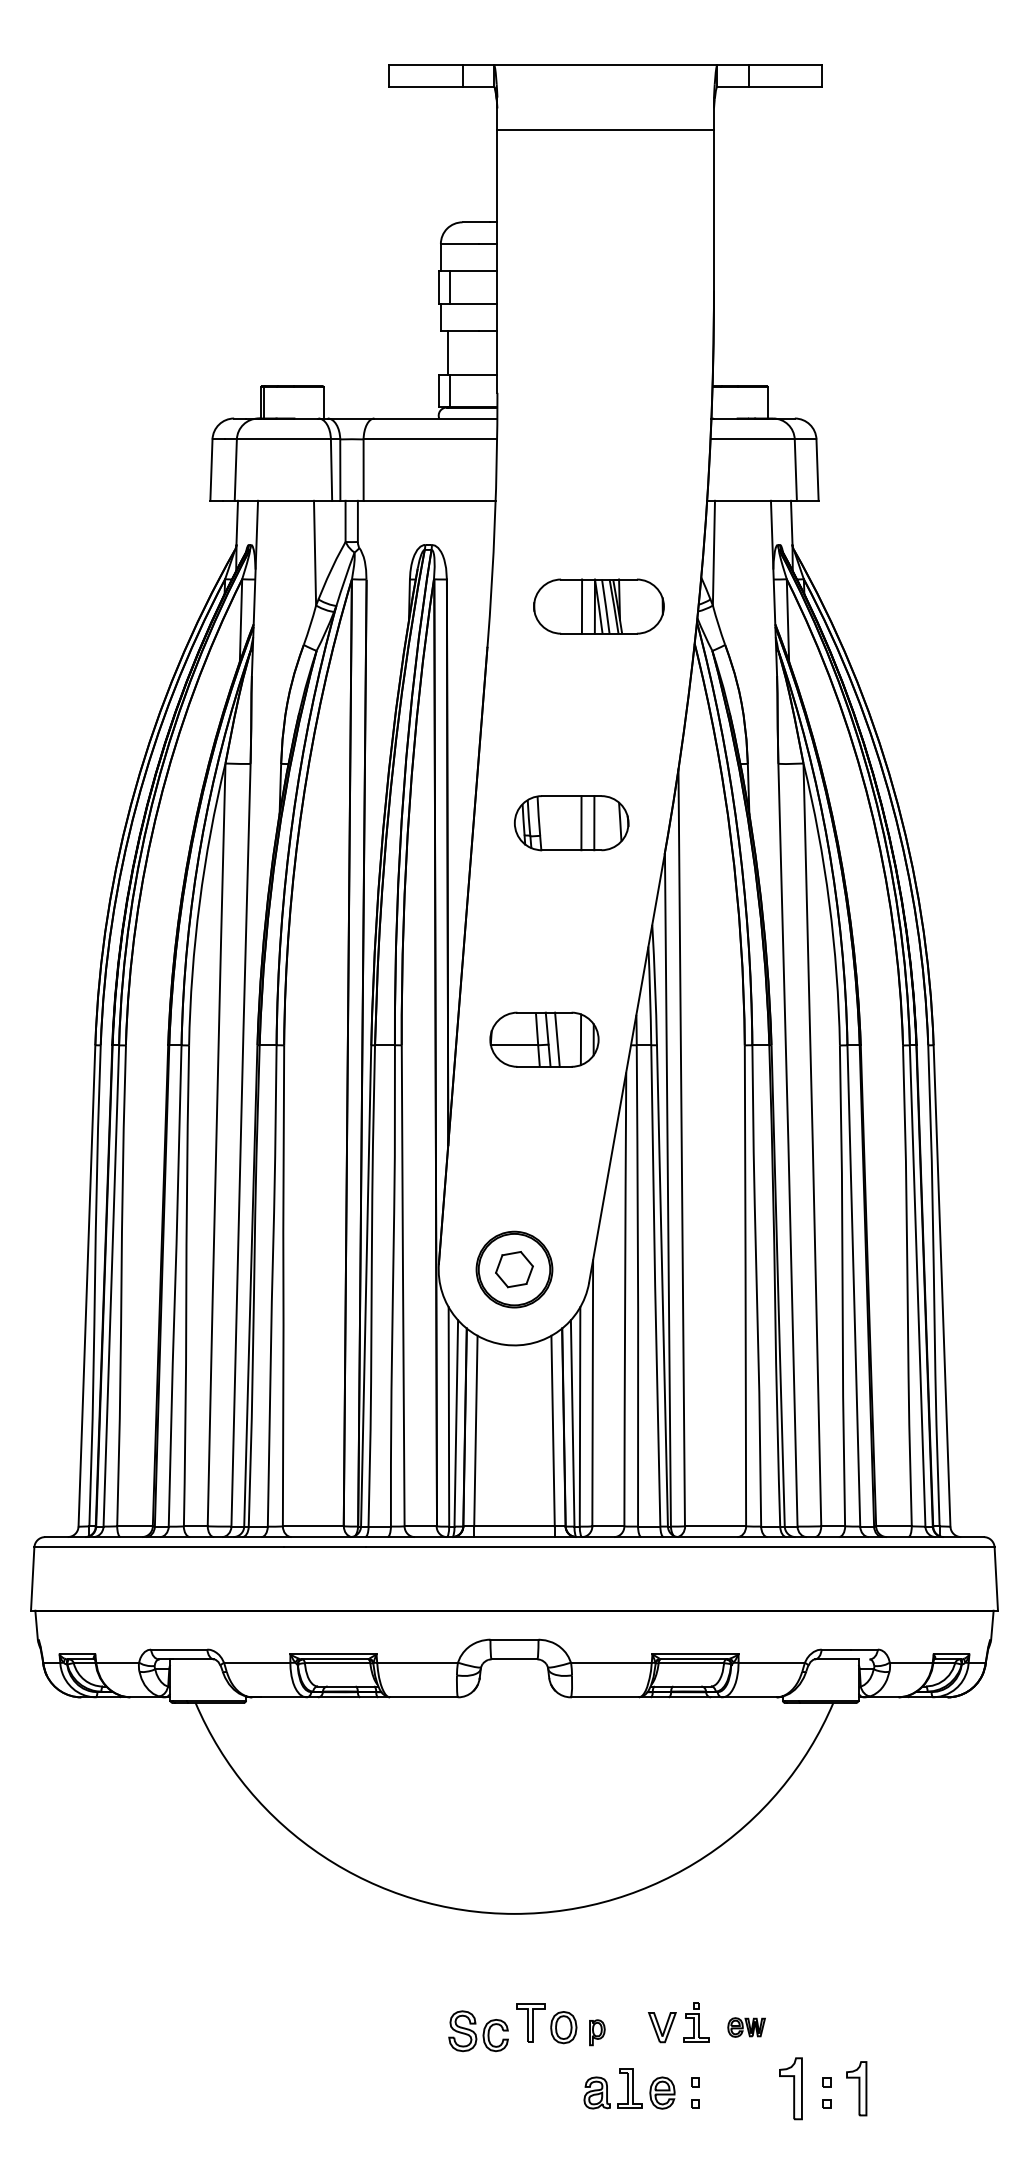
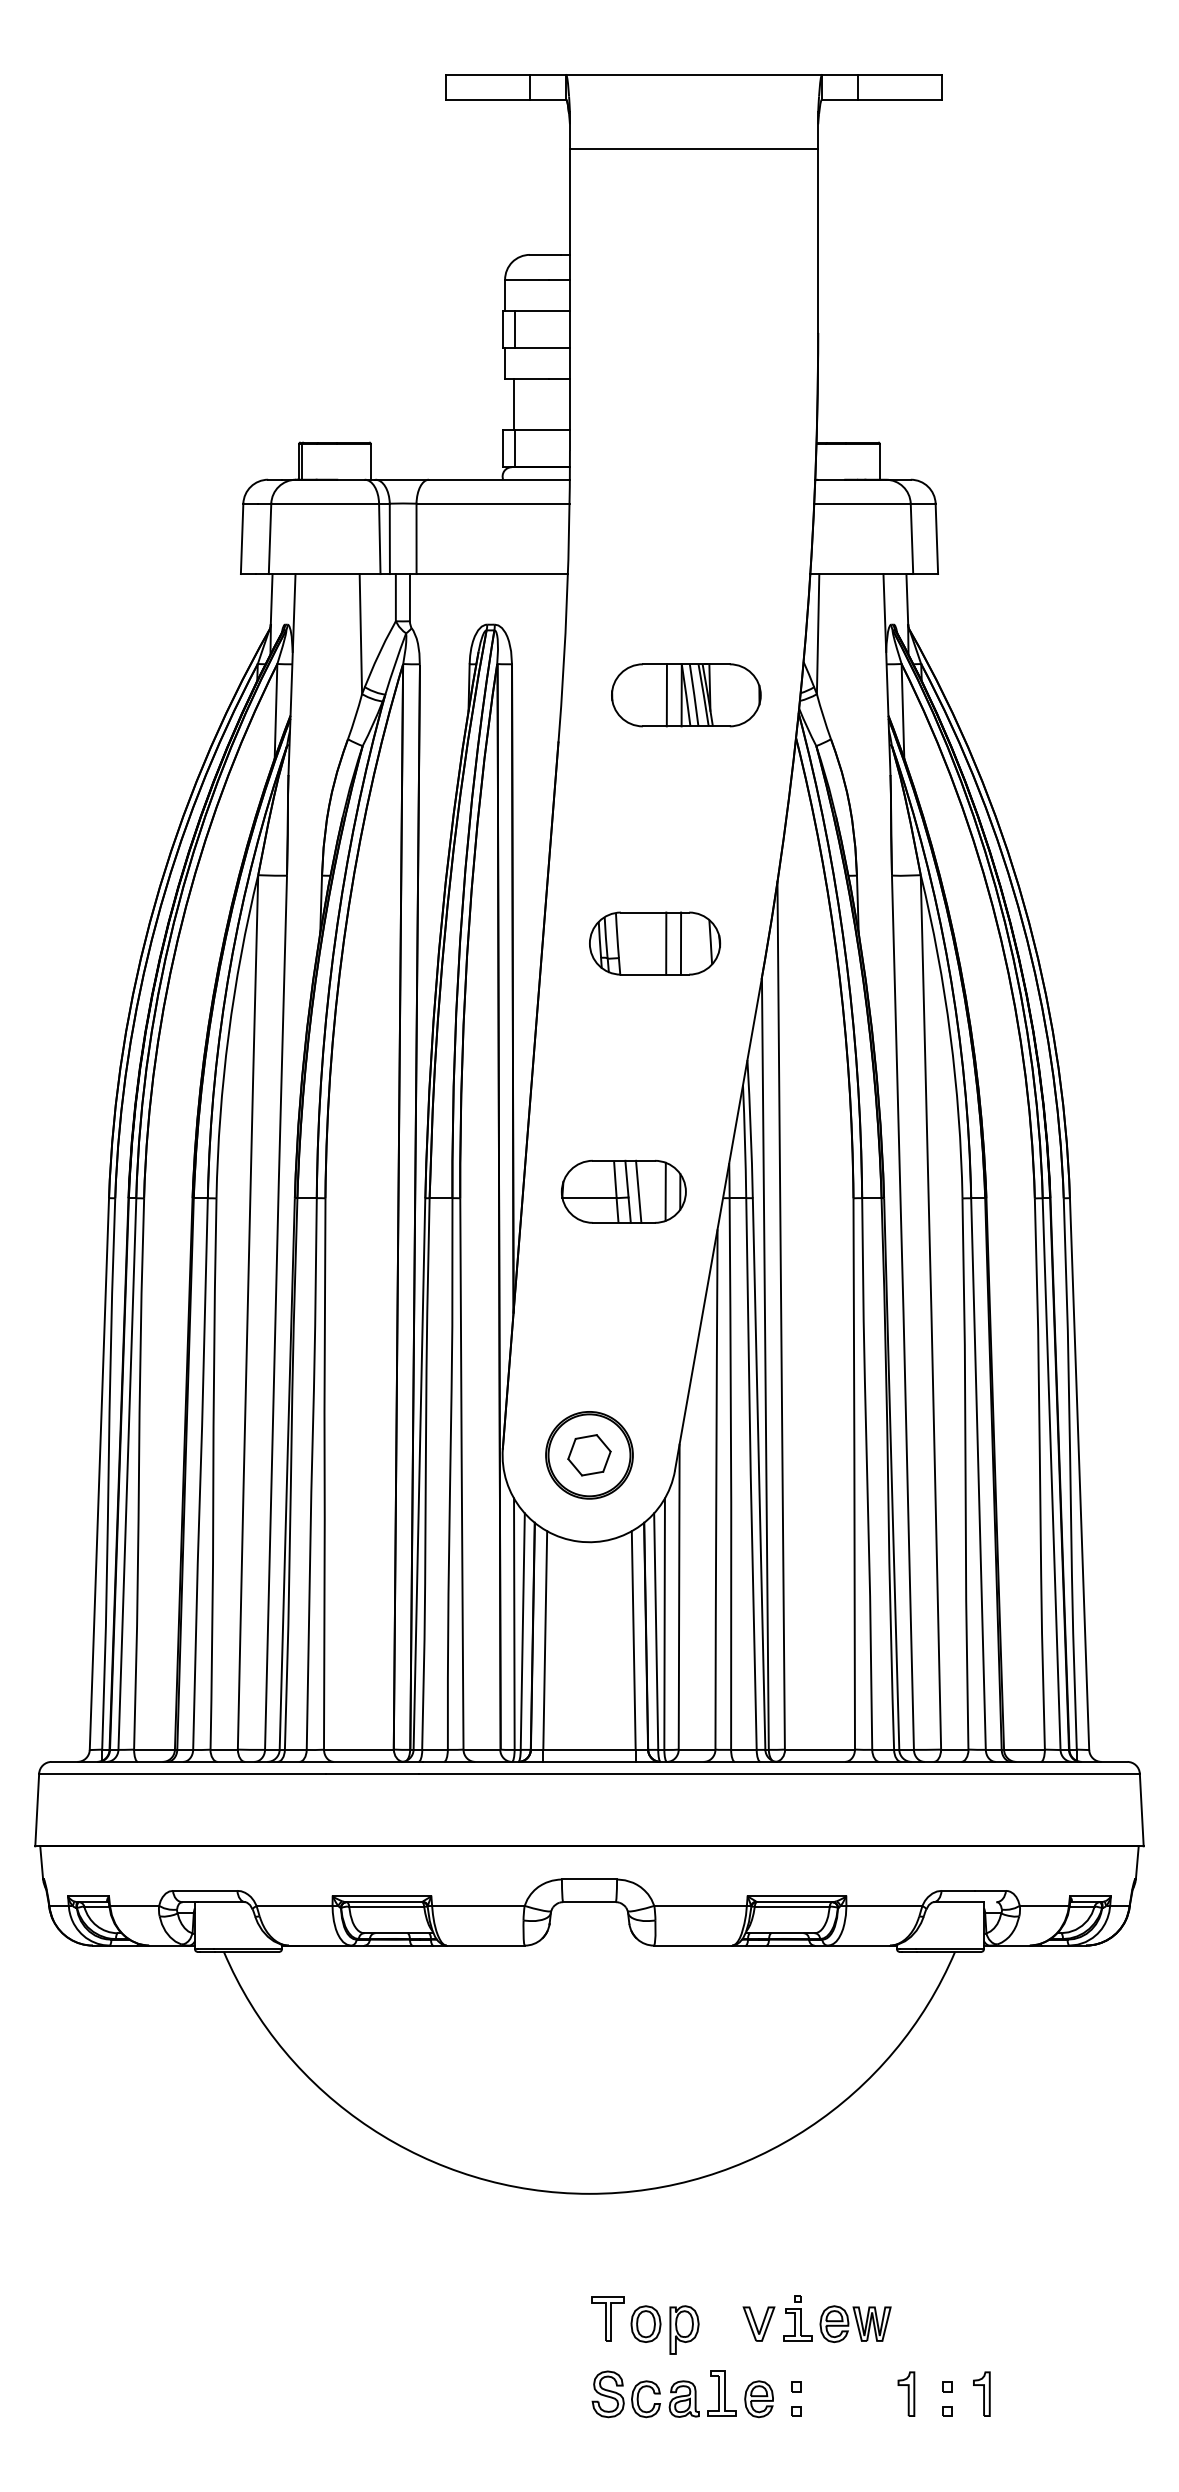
part: (746, 2027) -> (855, 2323), size x1.67
part: (477, 2031) -> (625, 2394), moved
part: (597, 2032) -> (684, 2329), size x1.67
part: (791, 2088) -> (906, 2393), size x0.62
part: (856, 2088) -> (981, 2393), size x0.71

